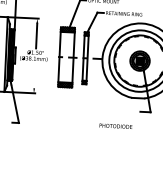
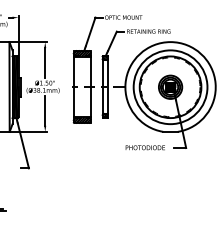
line: (35, 75) -> (45, 110), added
text: (115, 126) -> (144, 147), moved

